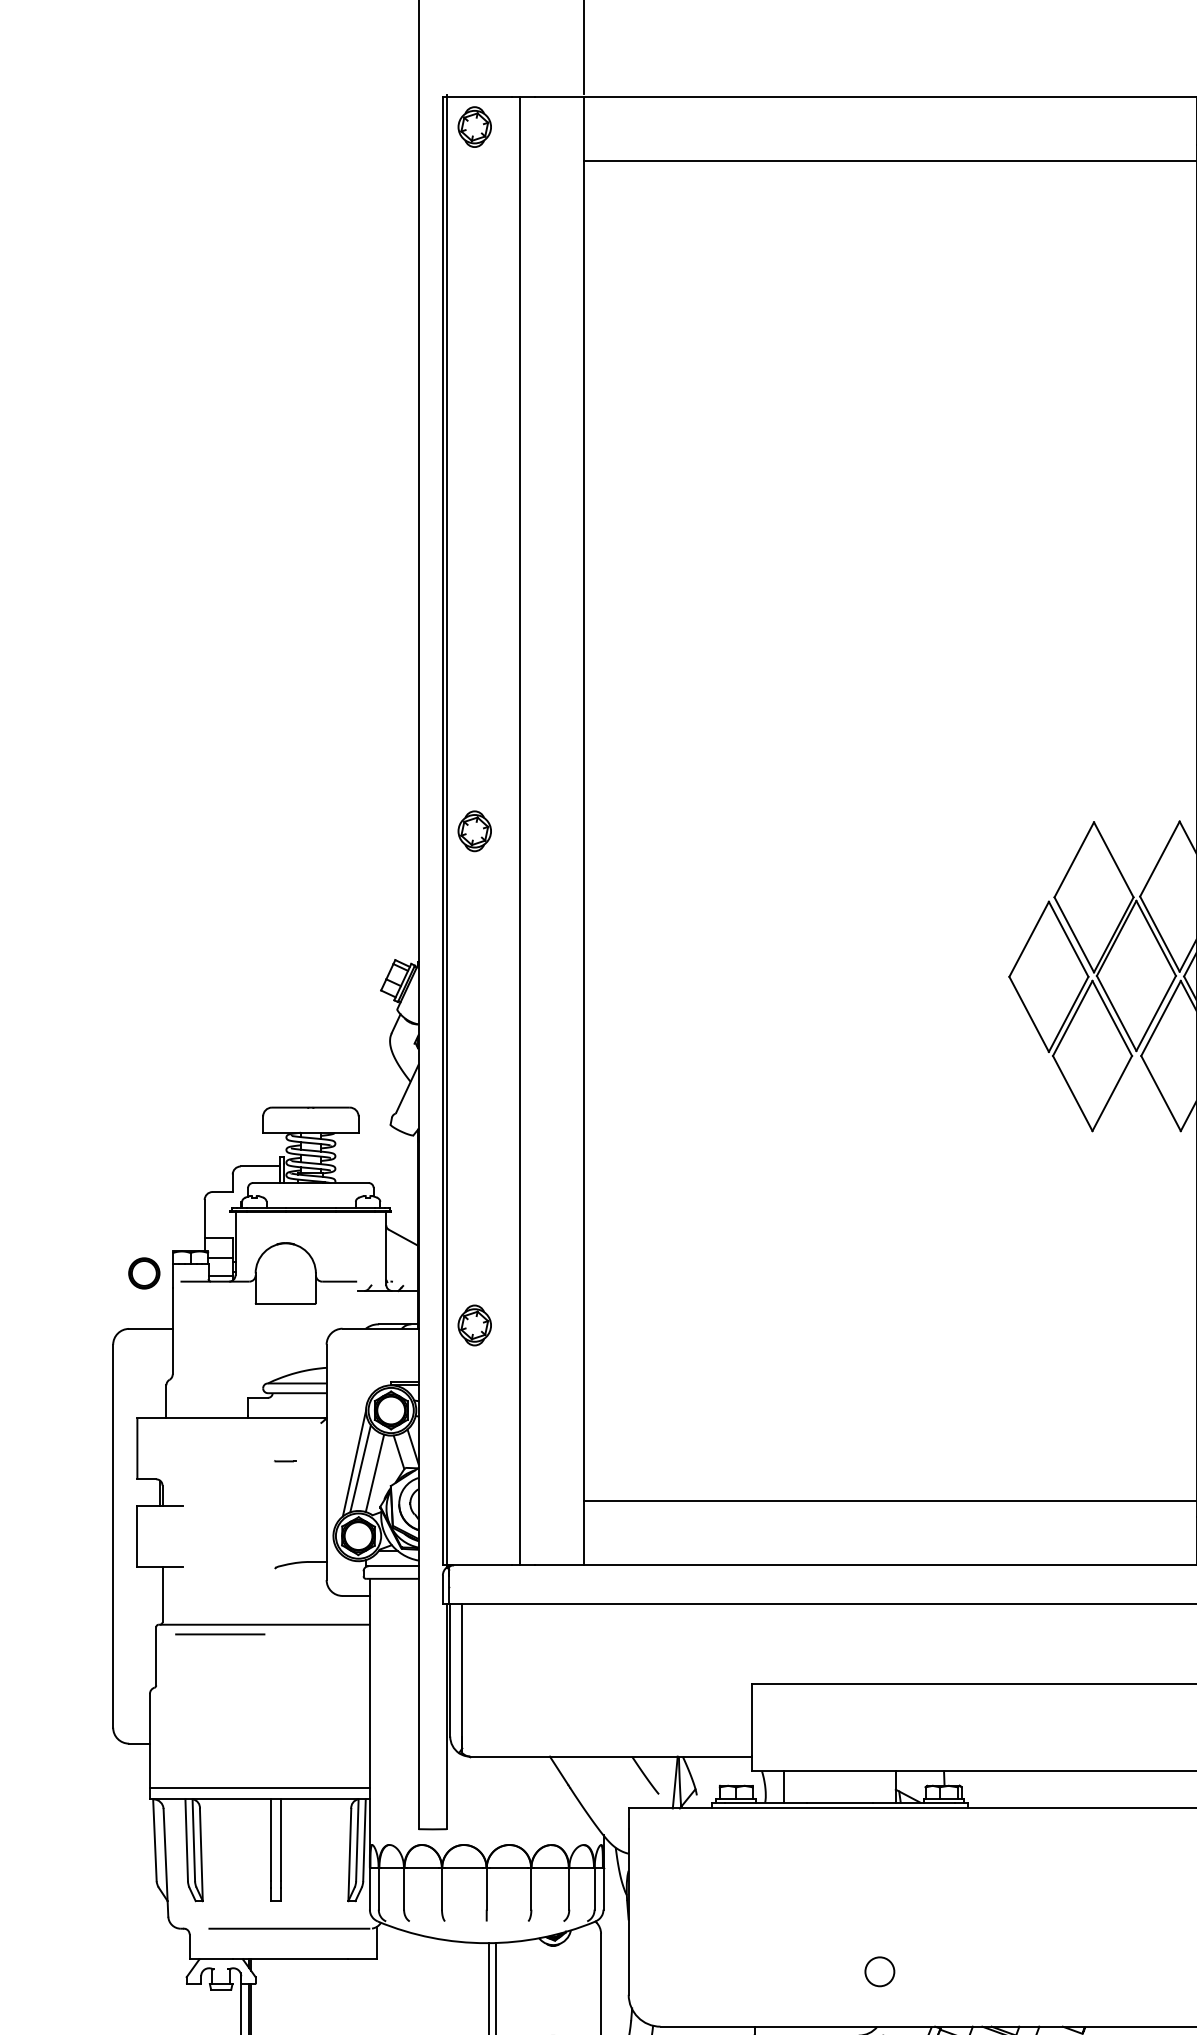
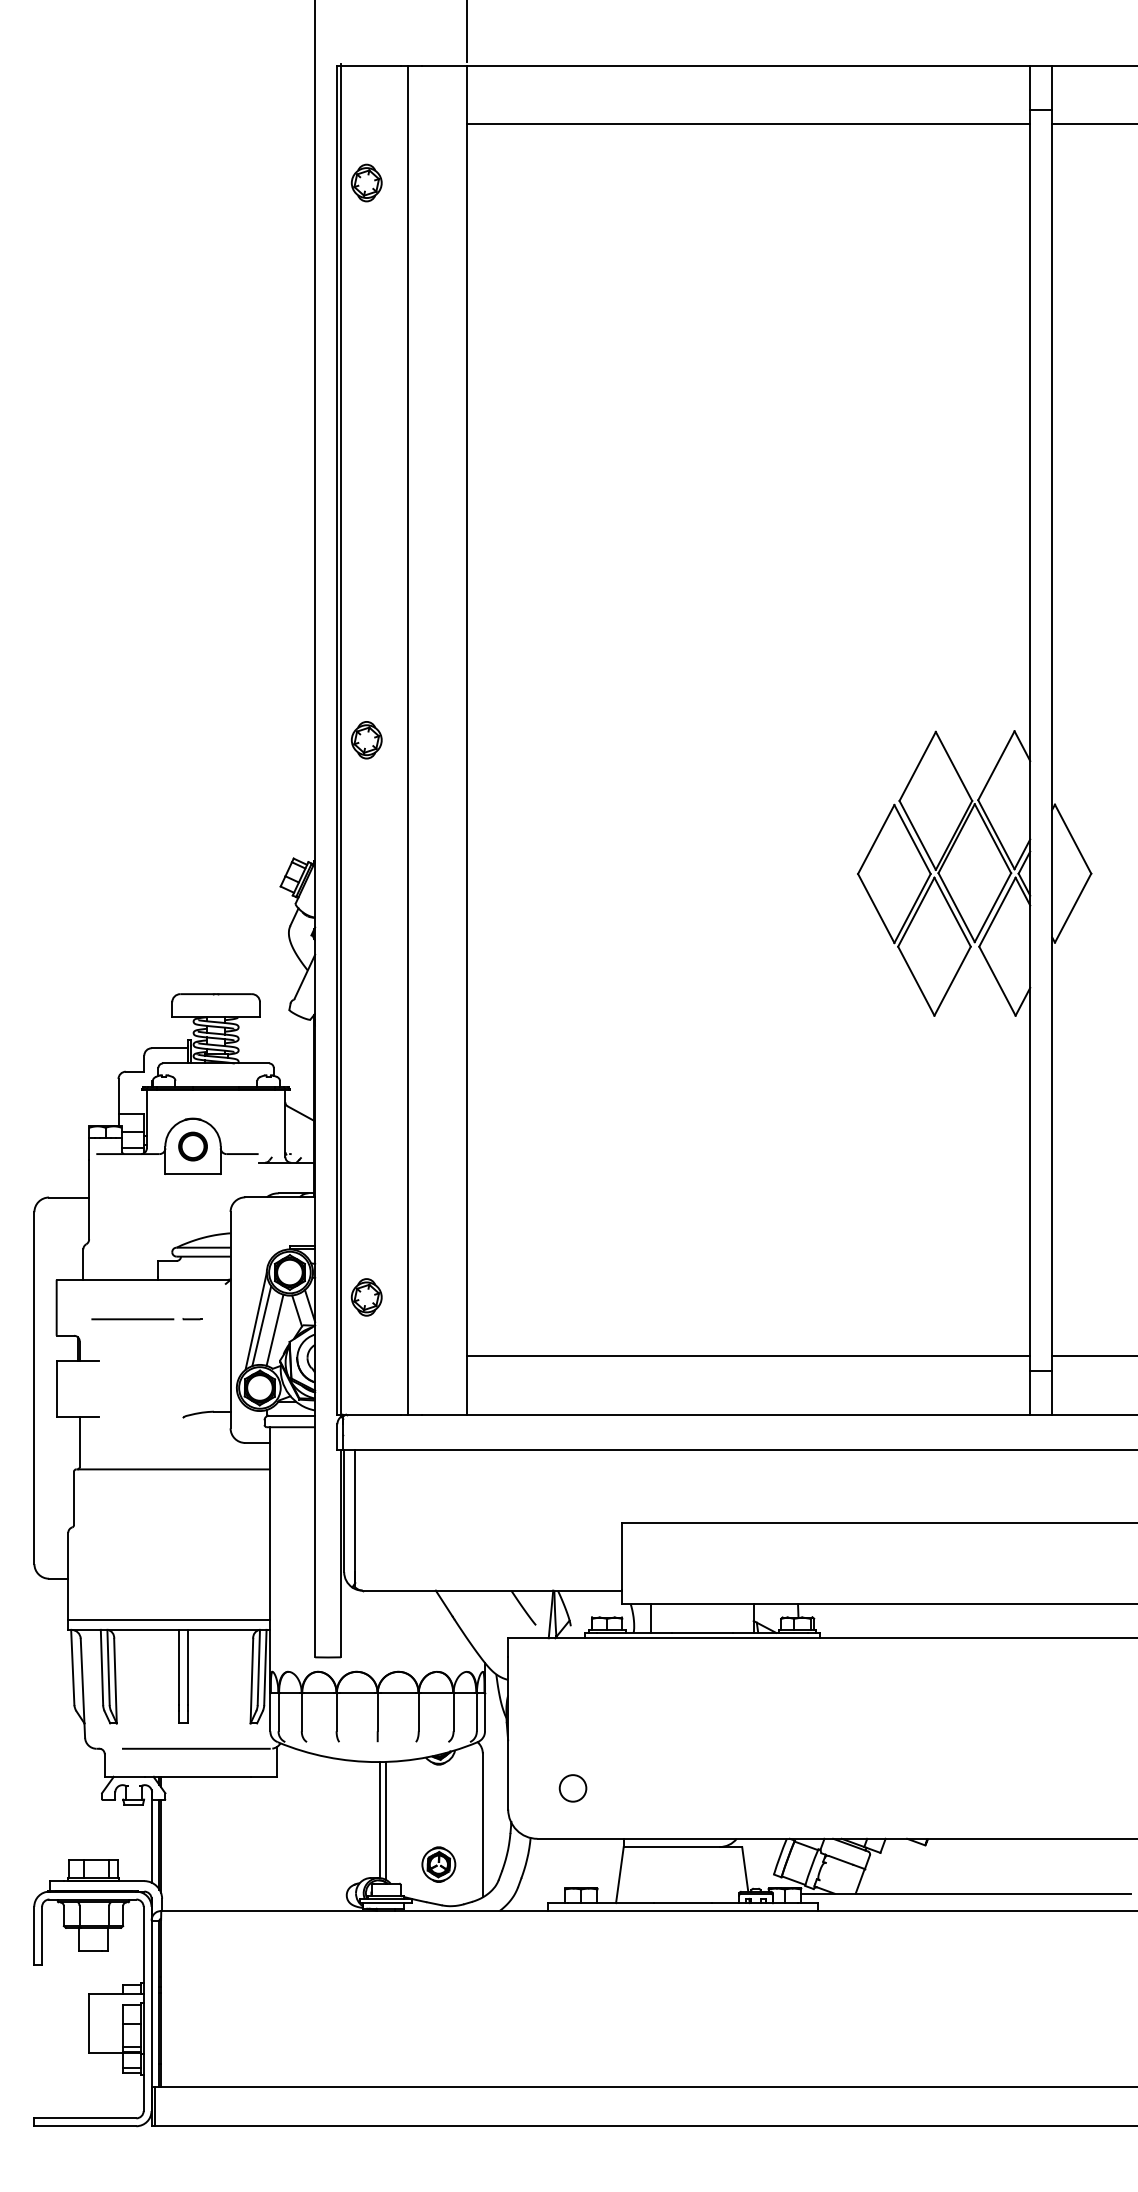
part: (474, 126) -> (366, 182), moved
part: (143, 1273) -> (192, 1146), moved
part: (474, 1325) -> (366, 1297), moved
line: (219, 1634) -> (132, 1319), moved
circle: (879, 1971) -> (572, 1788), moved

